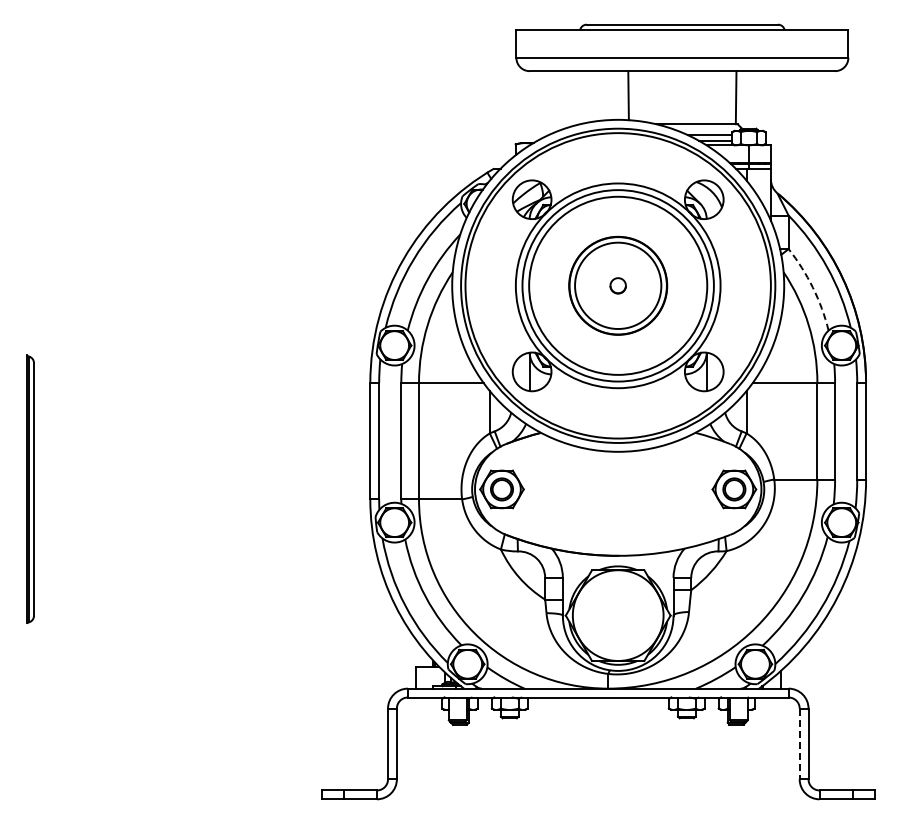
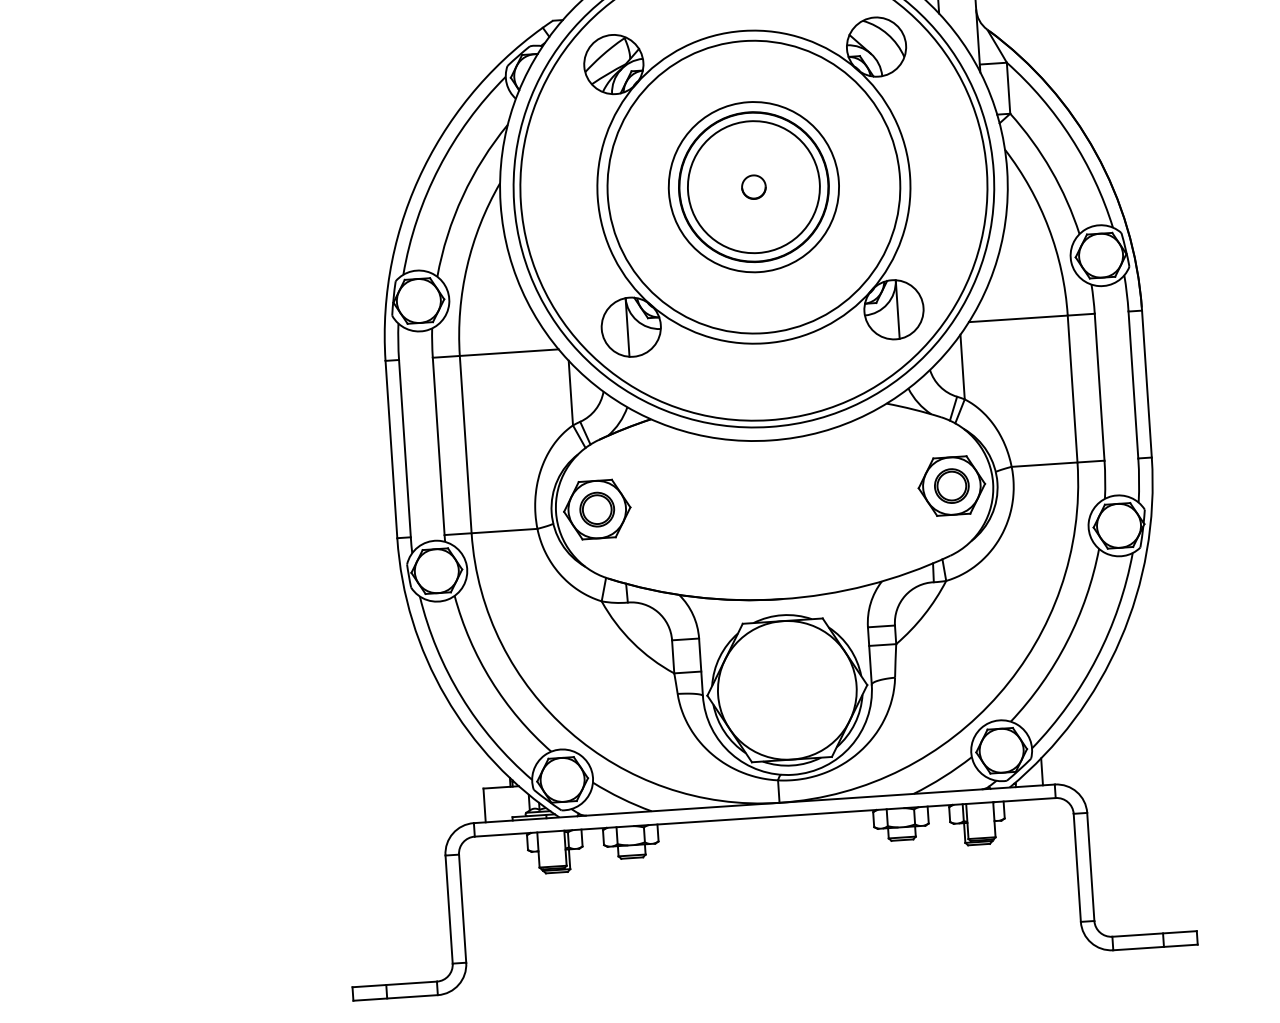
circle: (617, 285) -> (752, 186), size x0.62
arc: (812, 287) -> (1050, 170), dashed -> solid
line: (799, 744) -> (1077, 868), dashed -> solid

